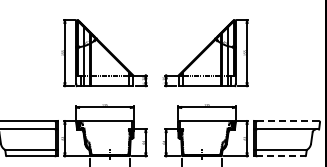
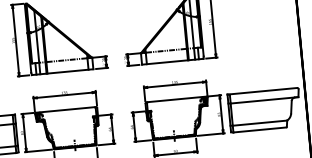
line: (286, 120) -> (262, 90), dashed -> solid
line: (280, 156) -> (259, 130), dashed -> solid

